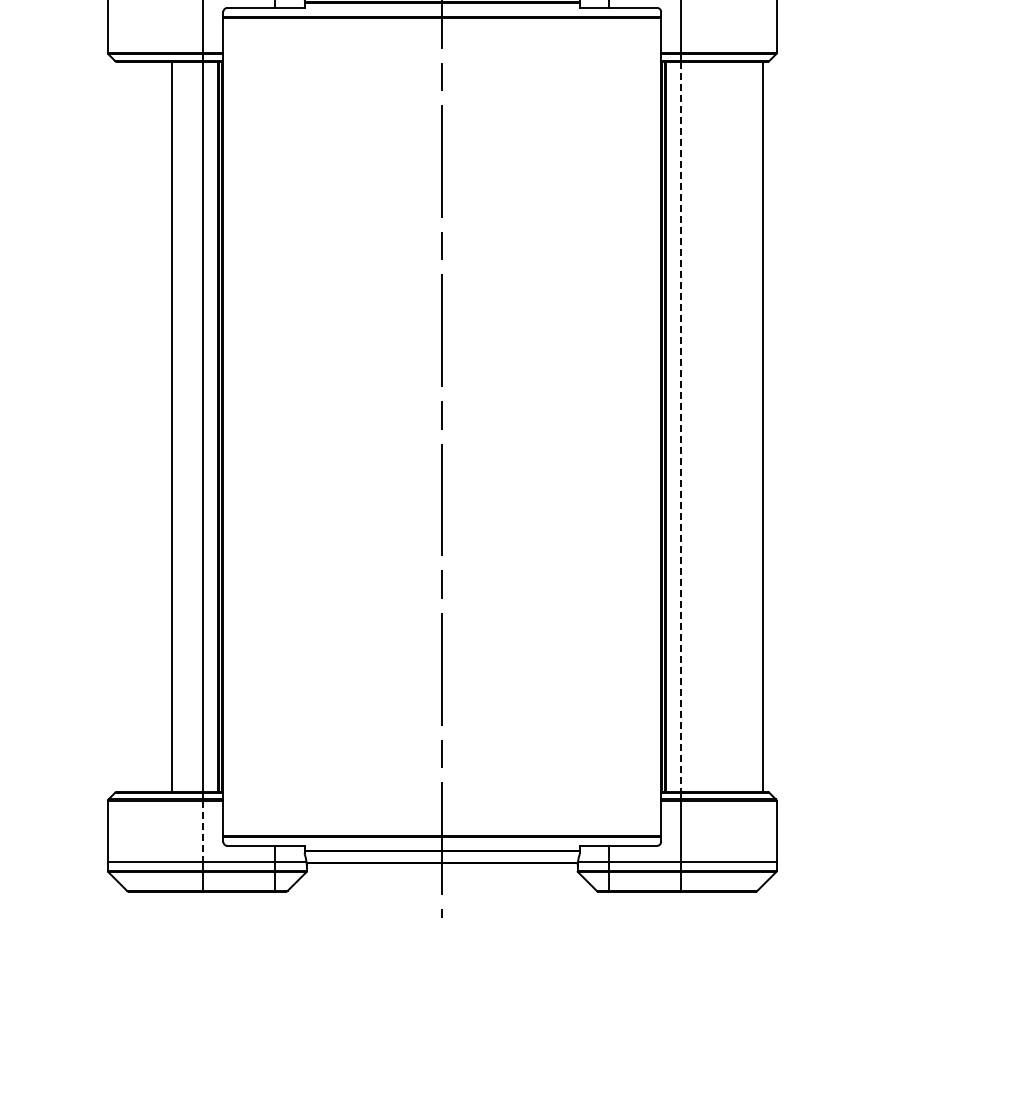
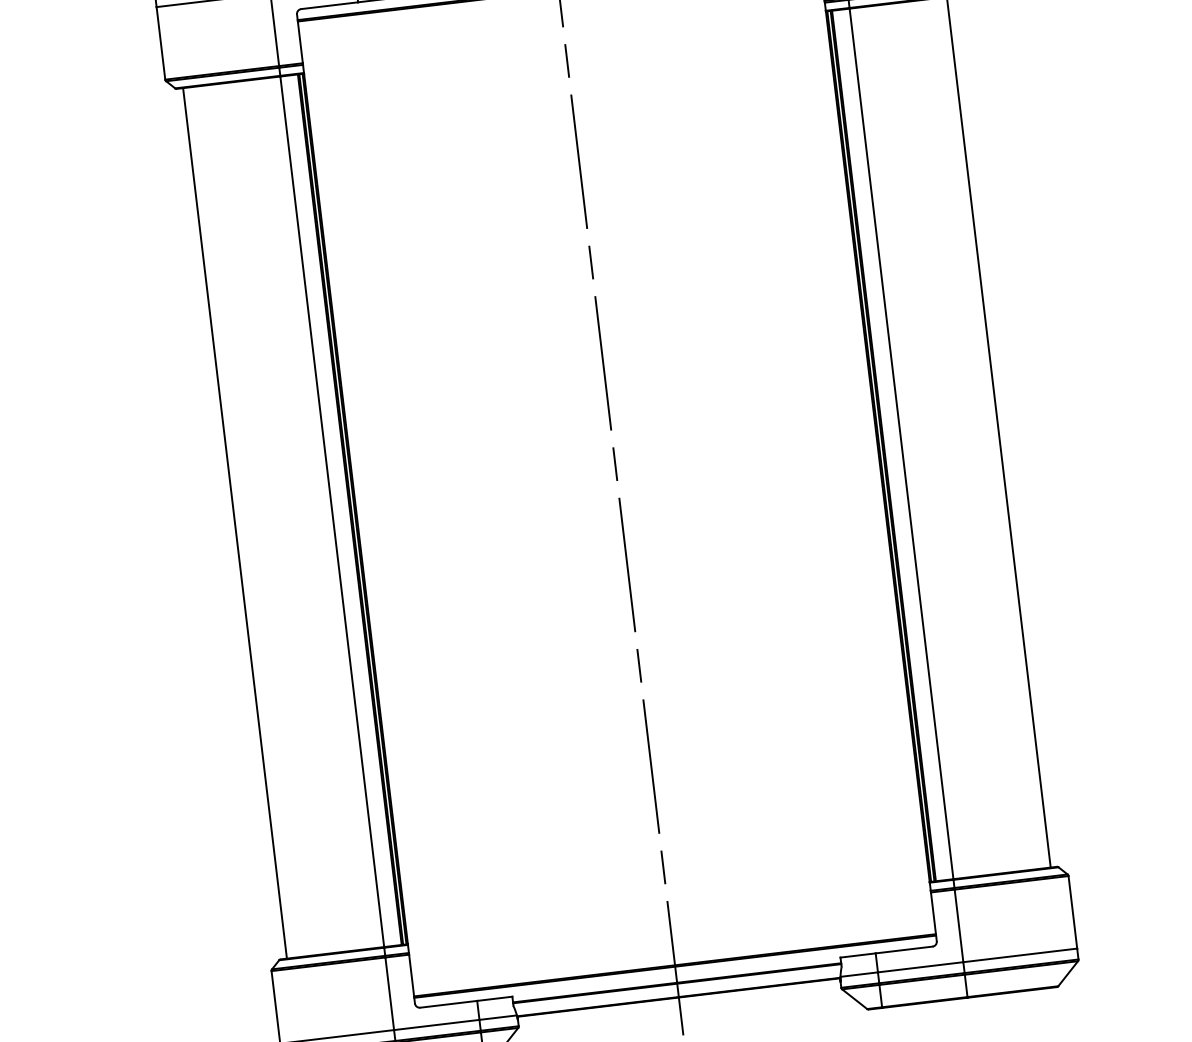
line: (171, 426) -> (234, 522), moved
line: (681, 427) -> (902, 444), dashed -> solid
line: (203, 831) -> (389, 994), dashed -> solid

